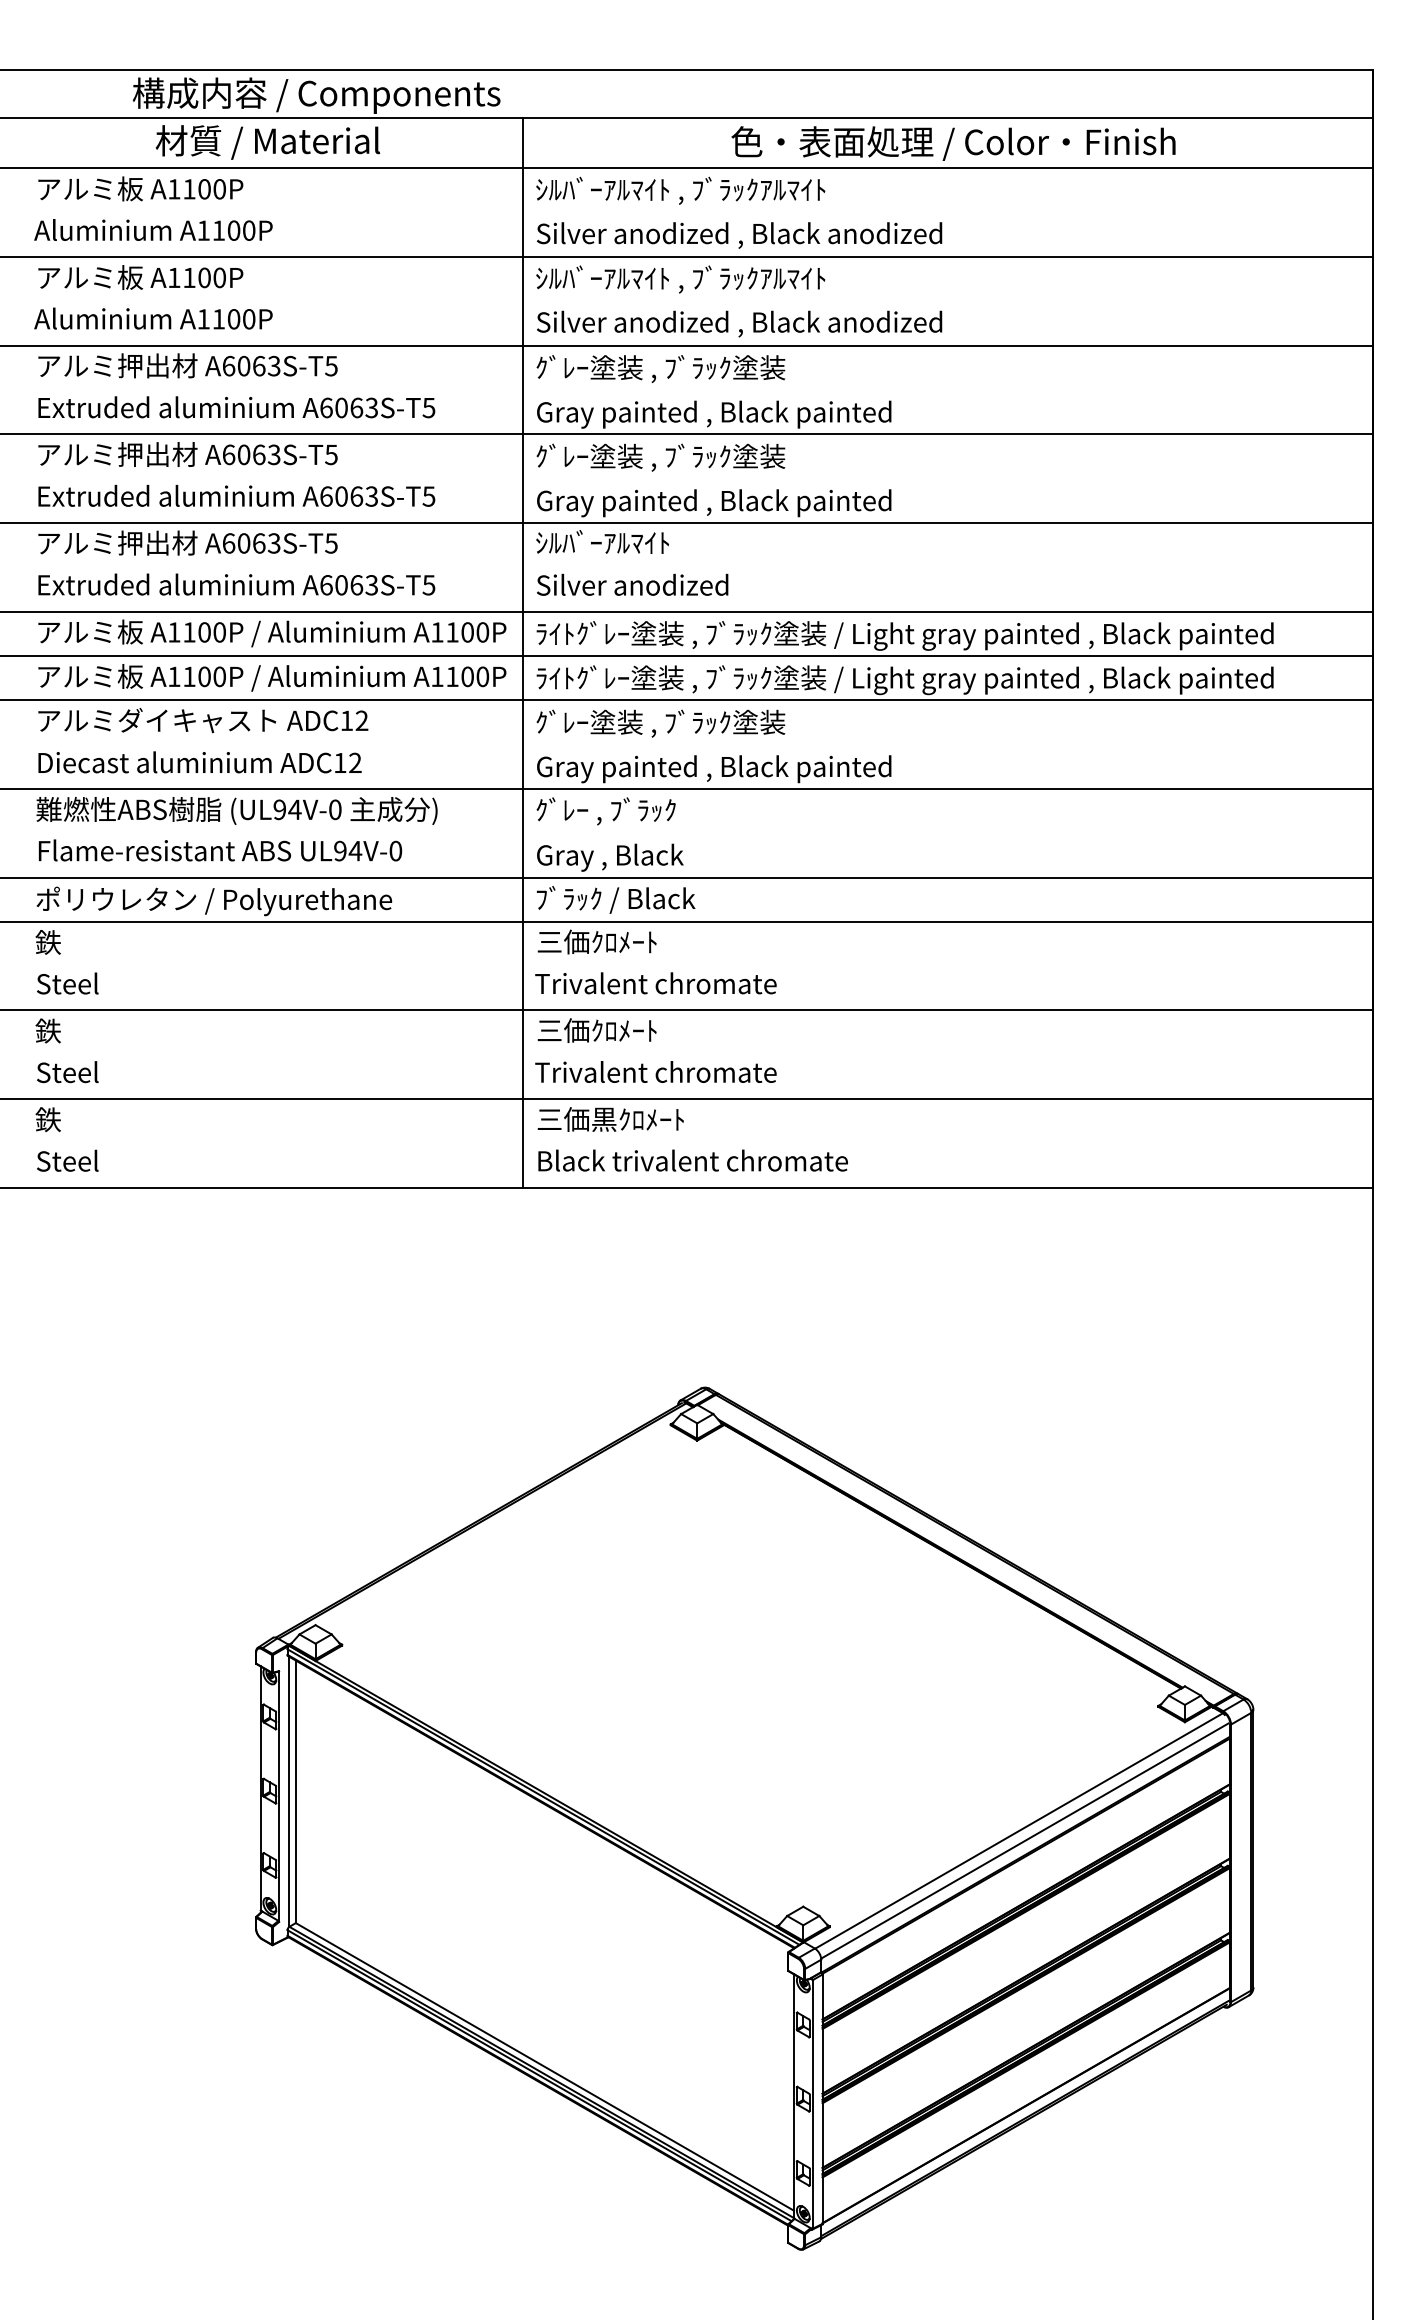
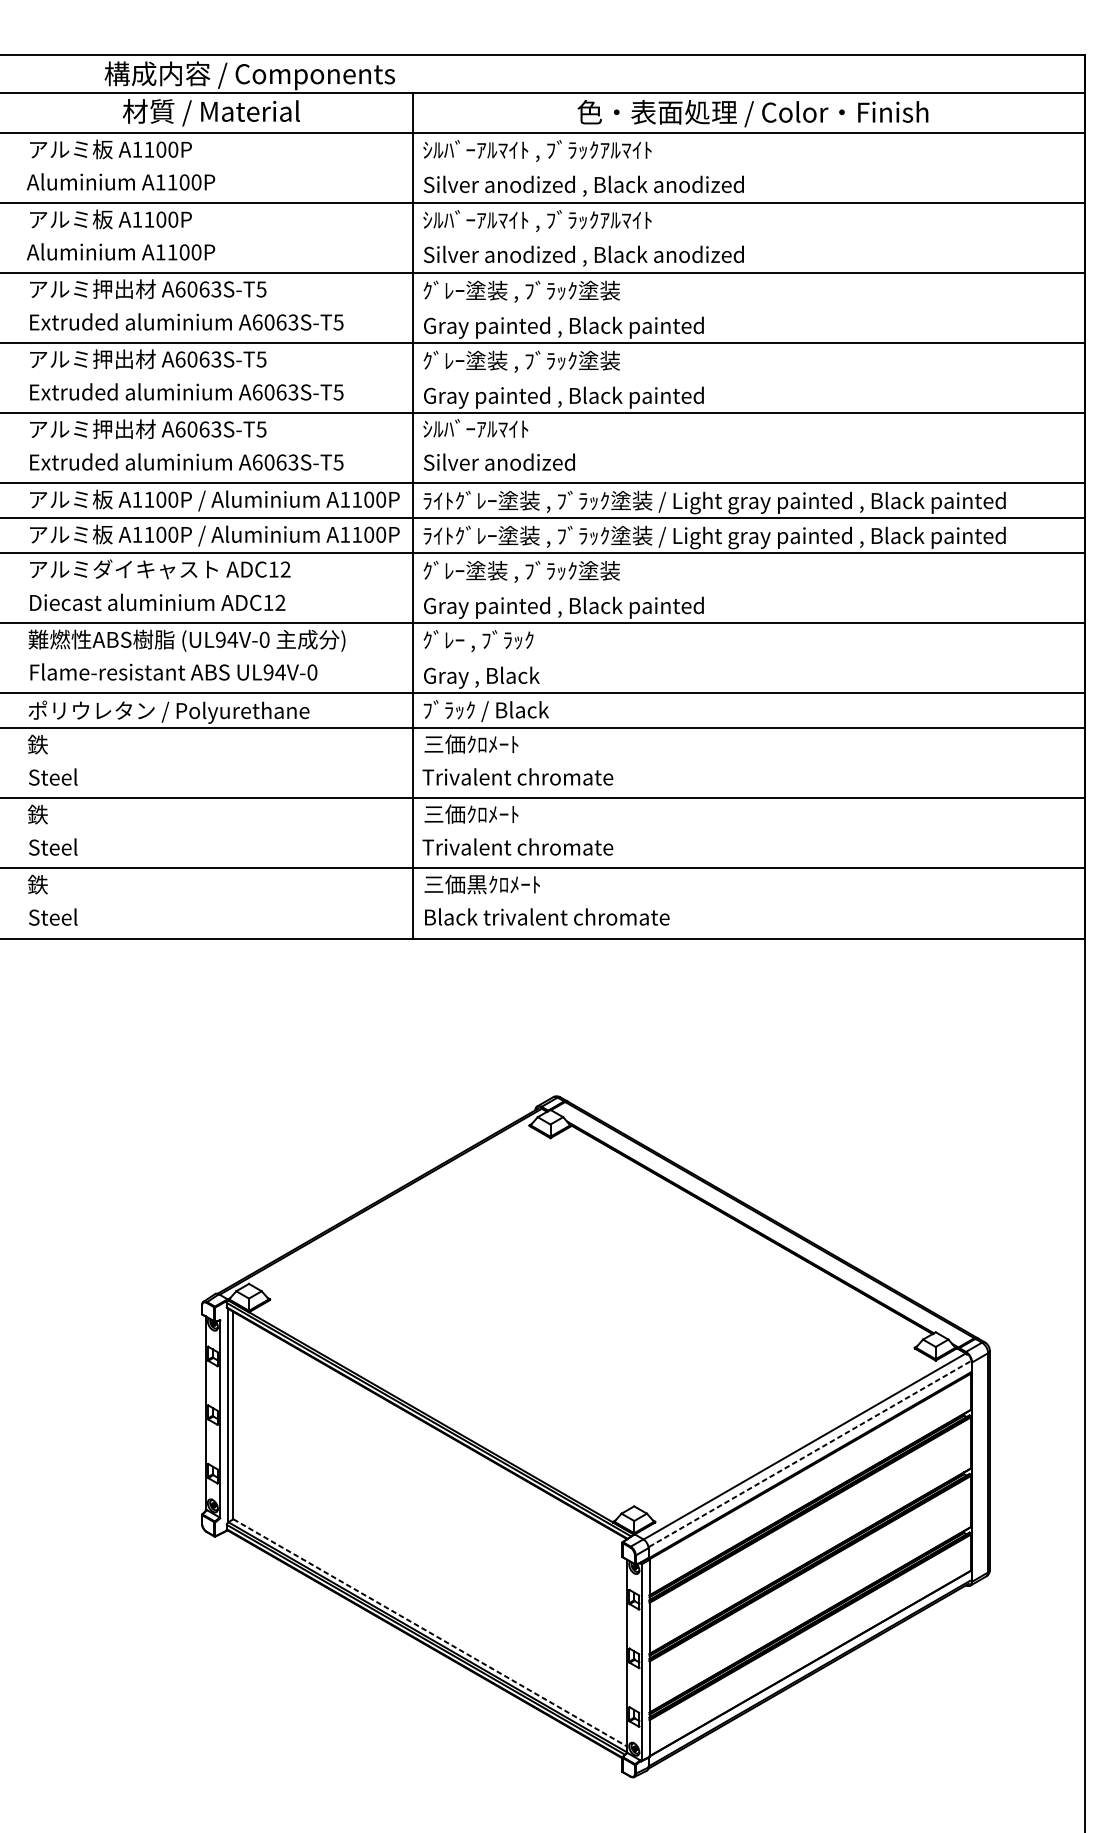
line: (1024, 1841) -> (809, 1454), solid -> dashed
line: (544, 2066) -> (429, 1632), solid -> dashed

